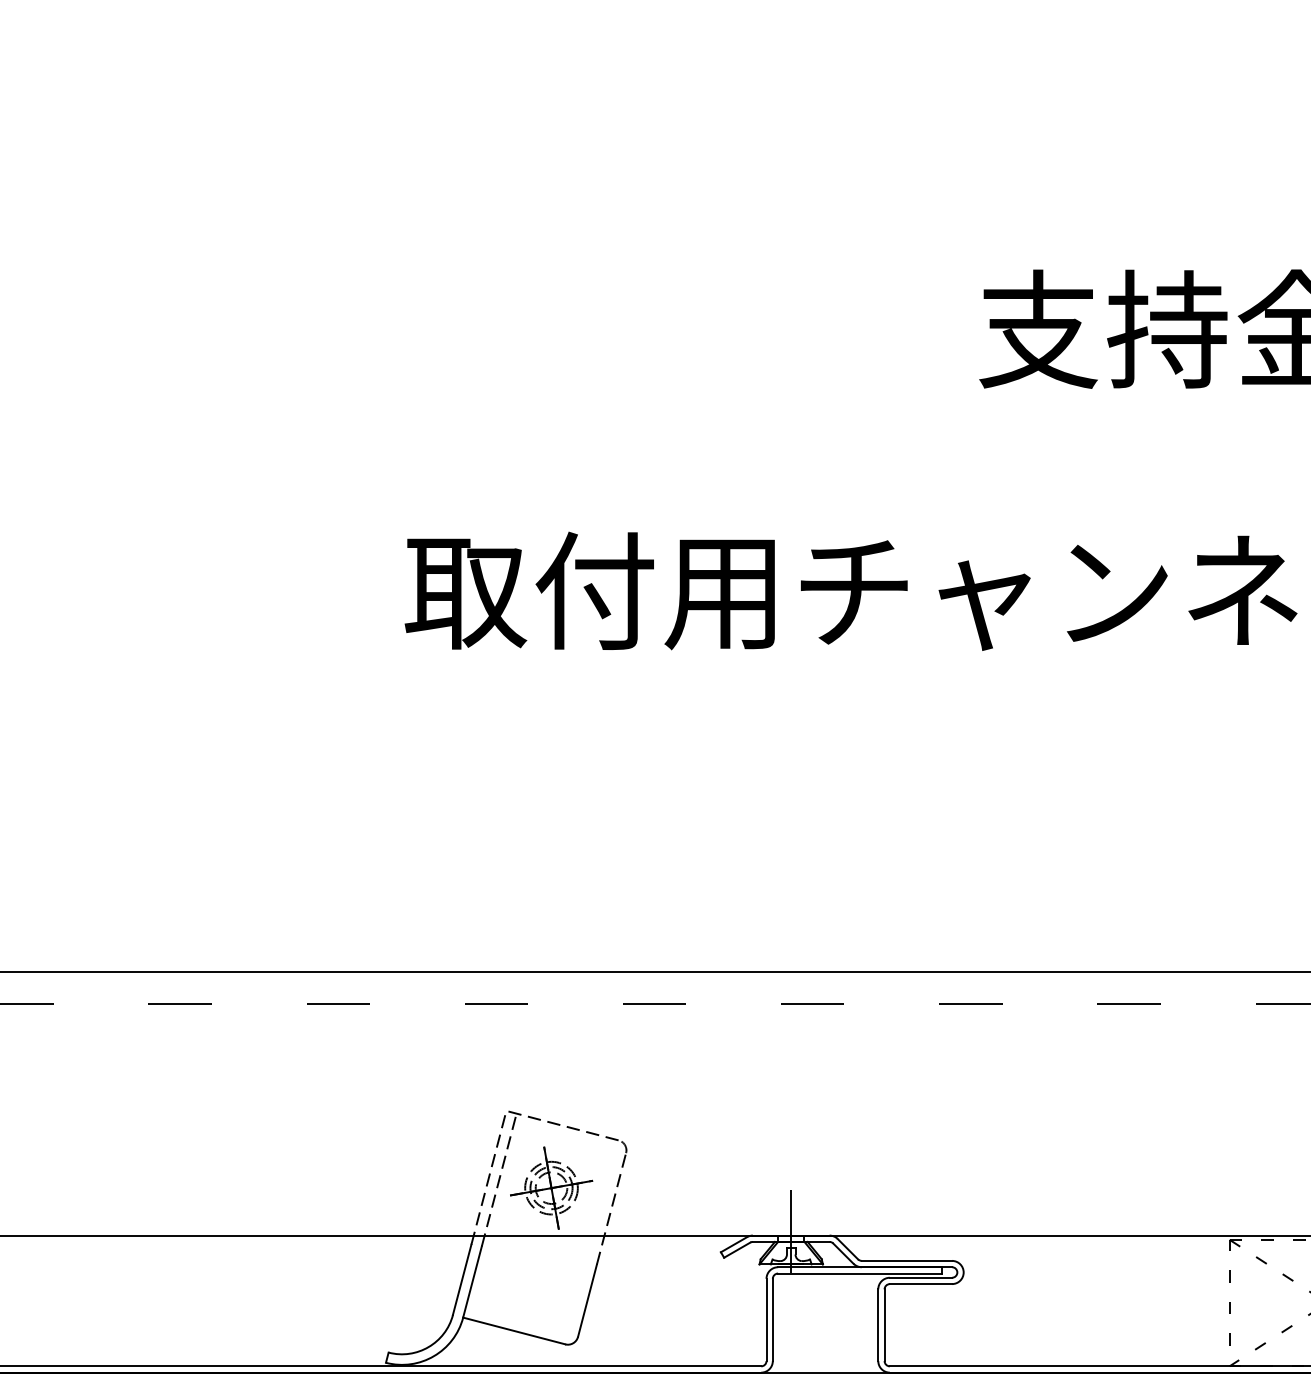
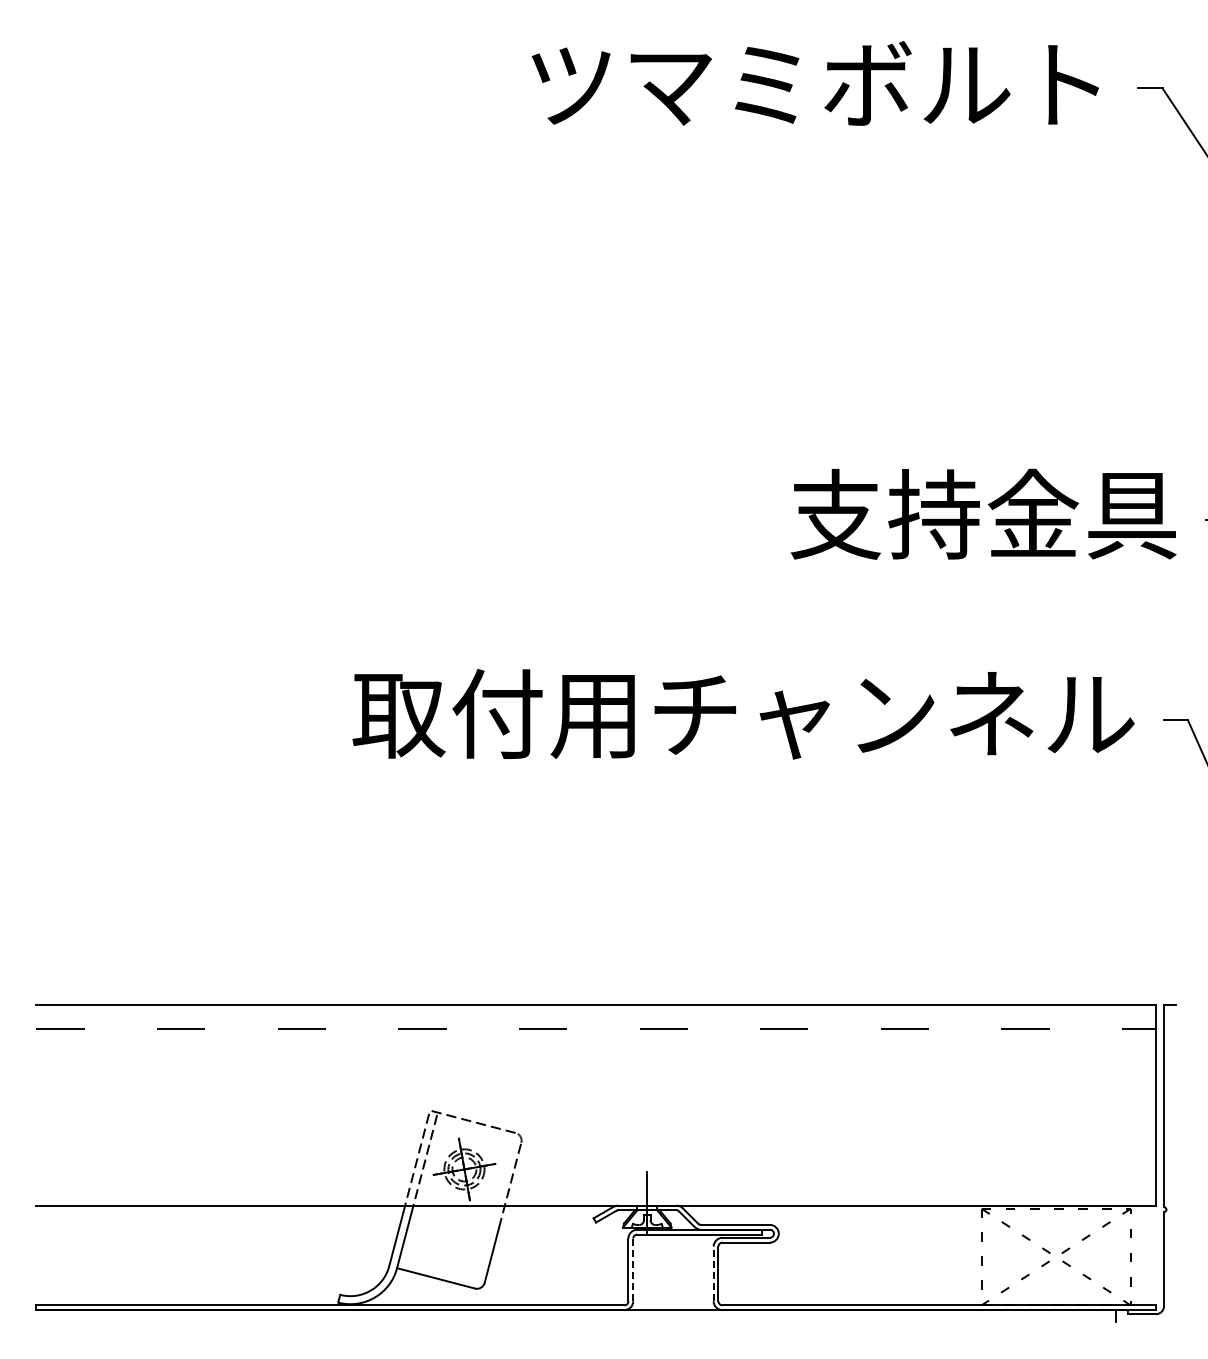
line: (773, 1319) -> (633, 1269), solid -> dashed
line: (878, 1324) -> (713, 1273), solid -> dashed

